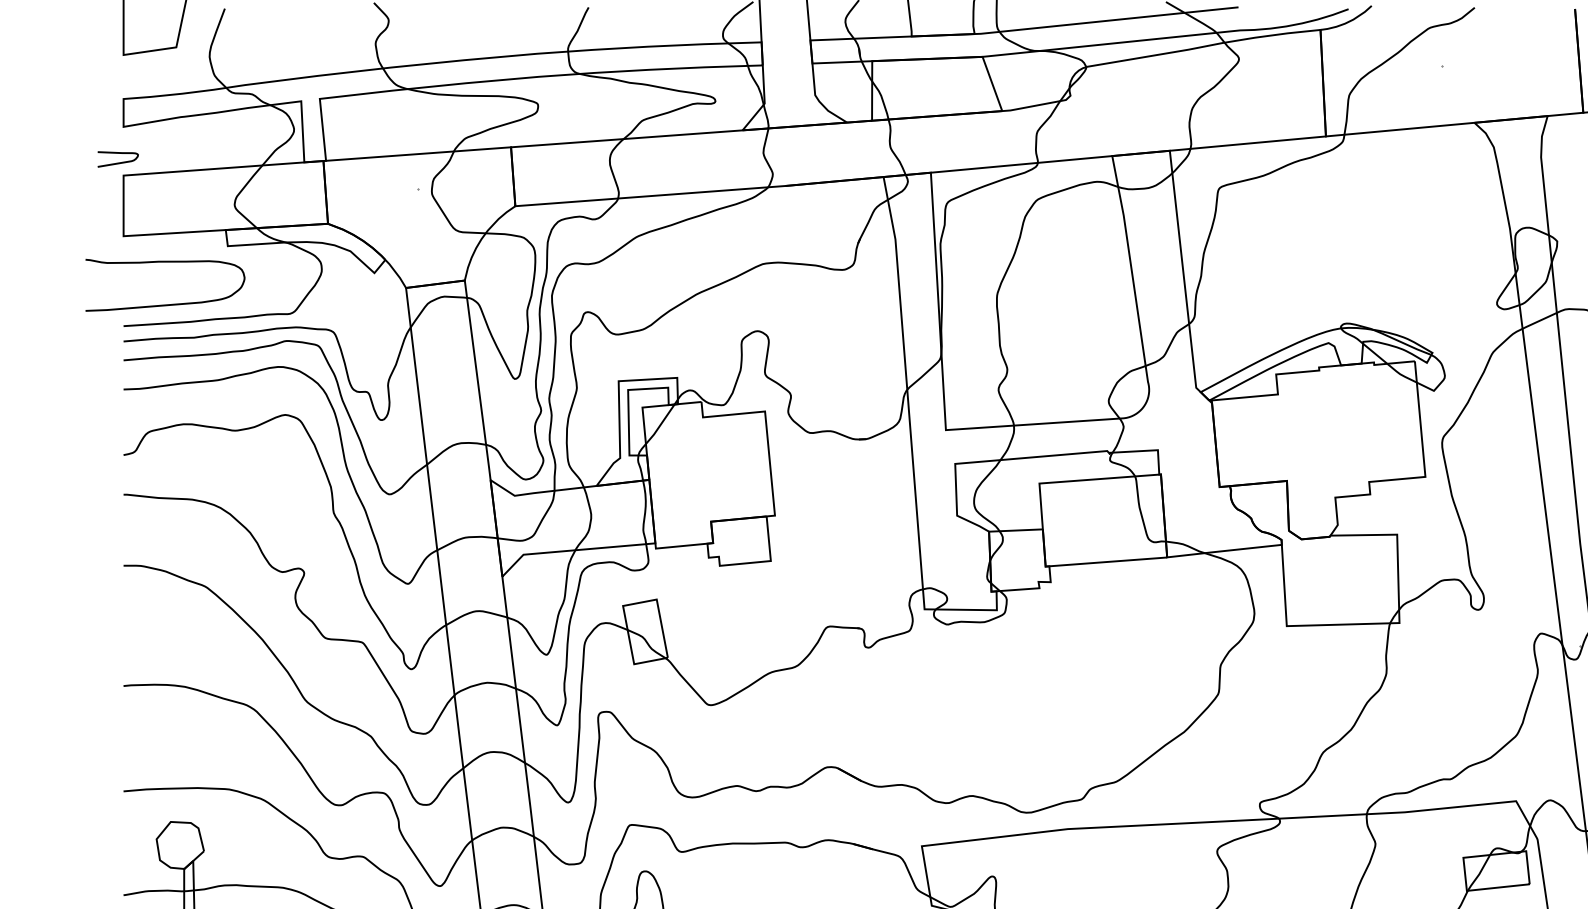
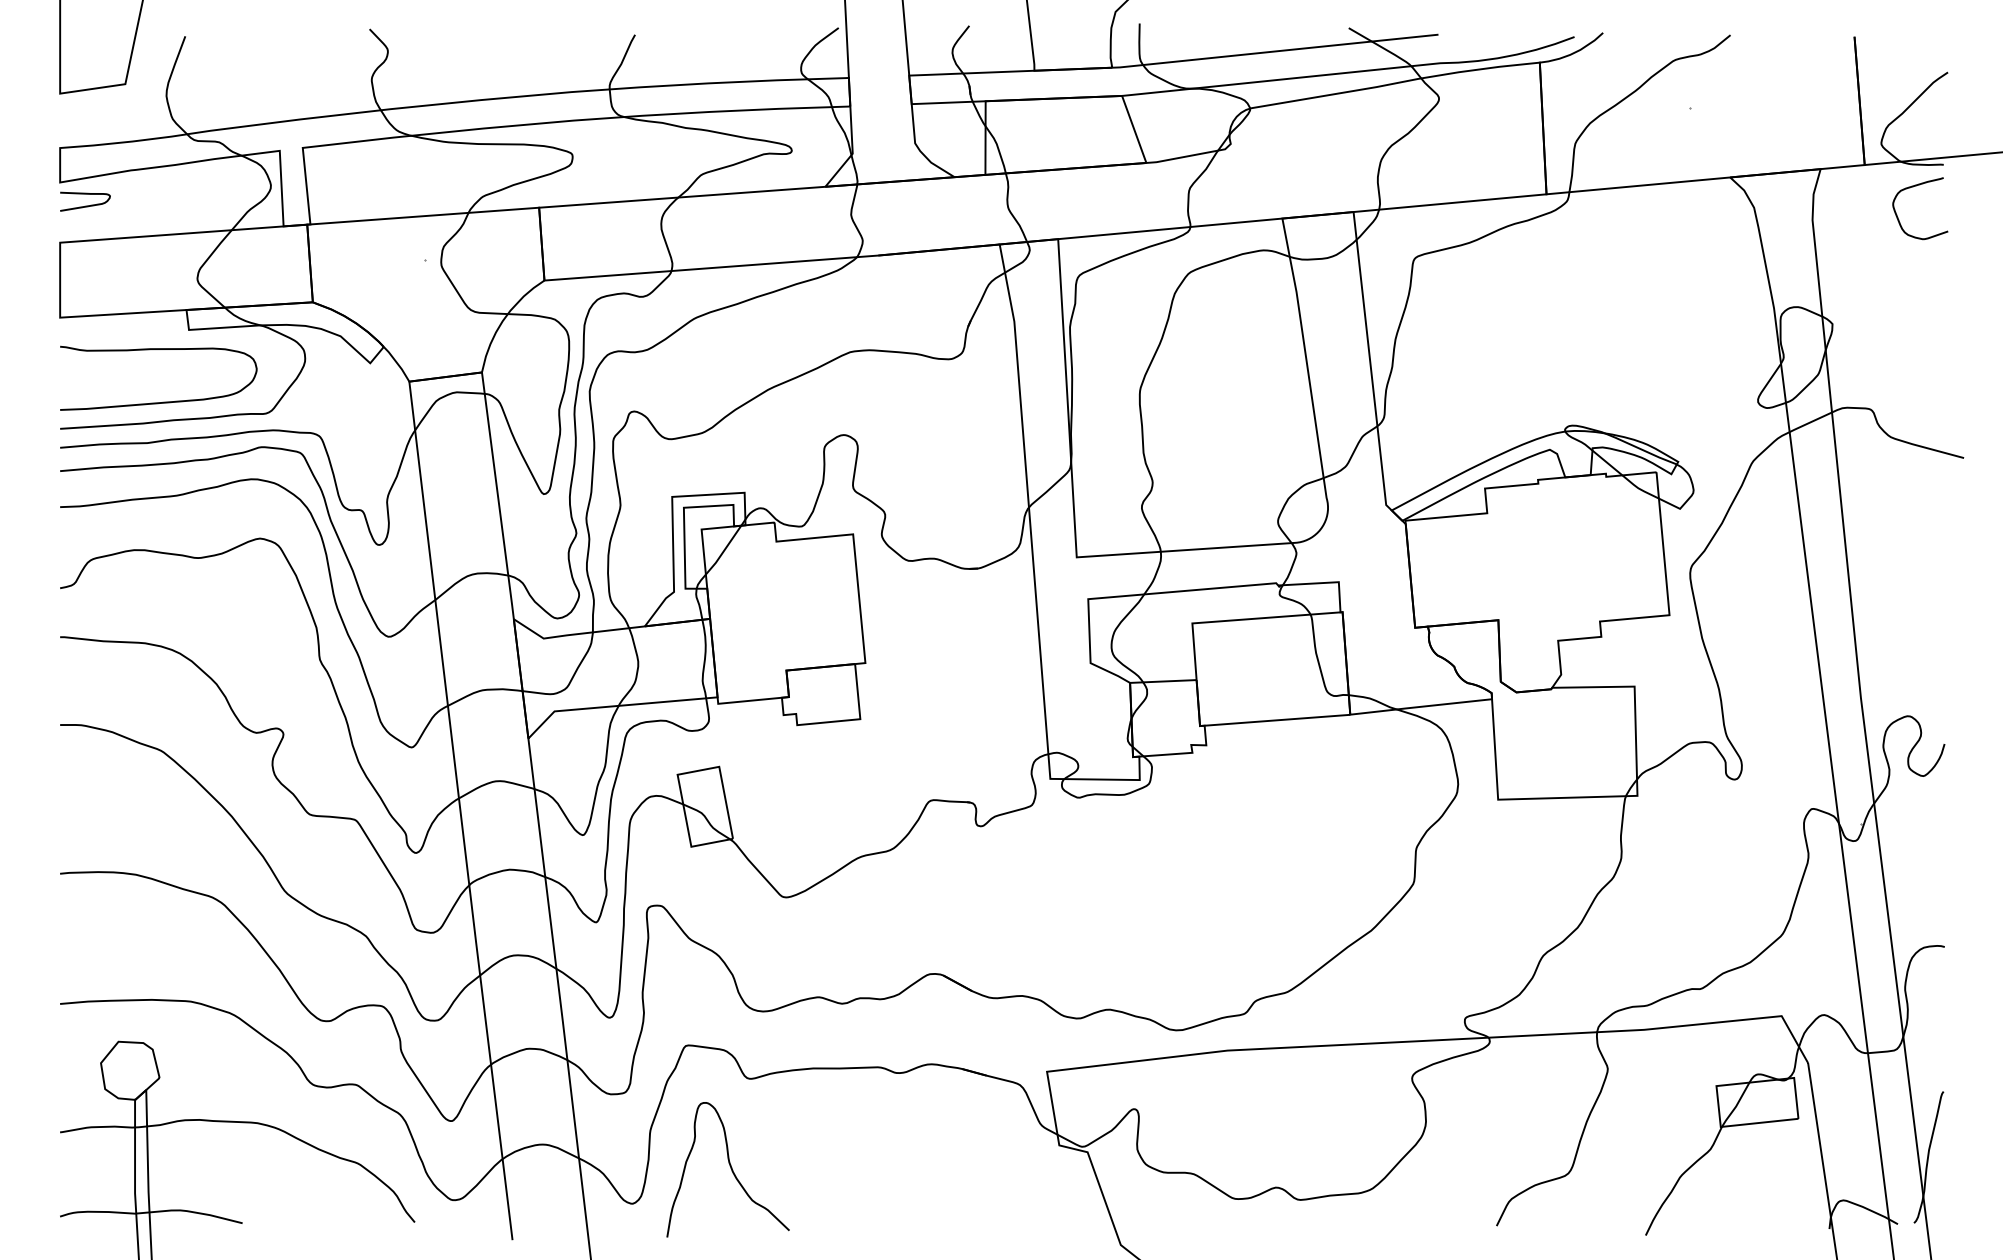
curve: (118, 162) -> (85, 205), moved
curve: (169, 304) -> (163, 401), moved

